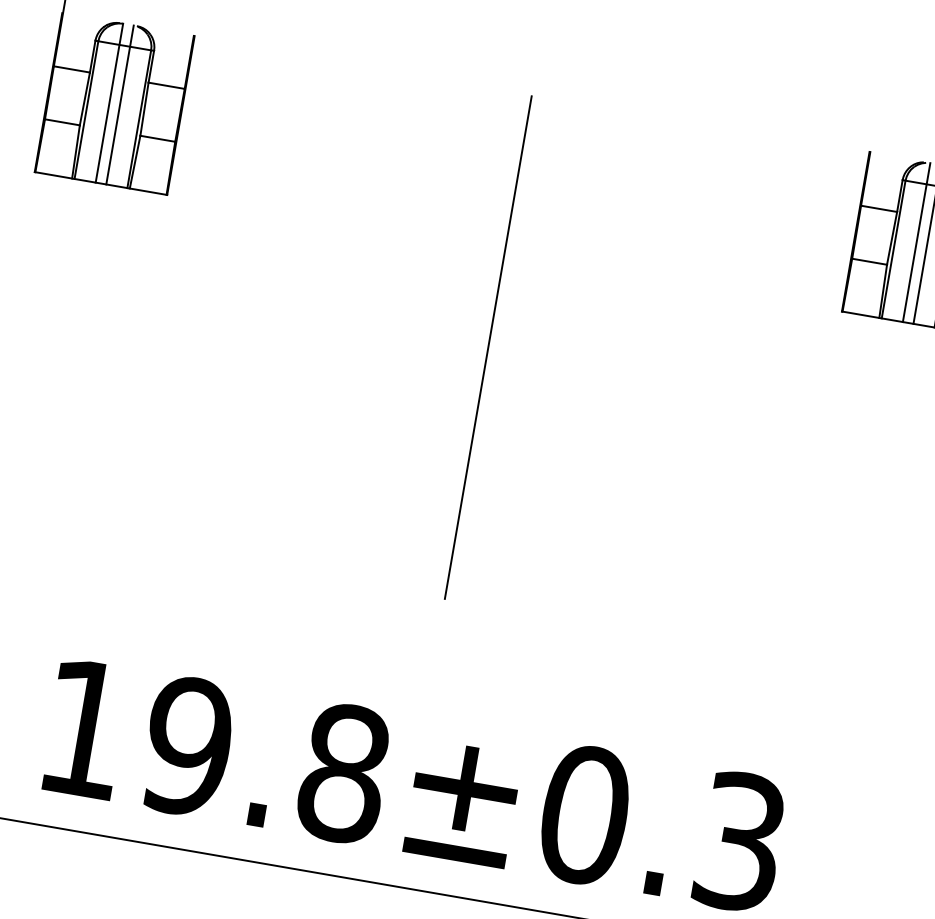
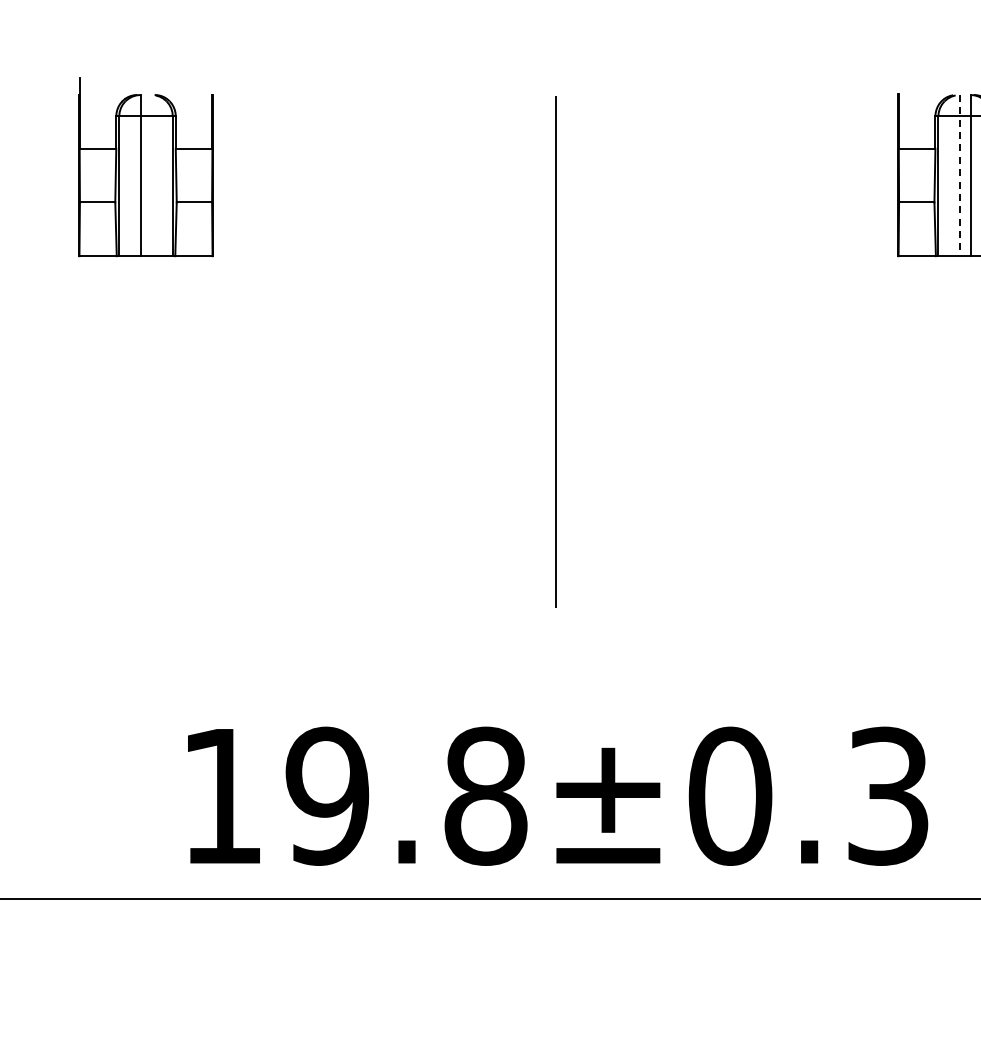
line: (120, 104) -> (151, 175), removed
line: (916, 242) -> (959, 175), solid -> dashed

